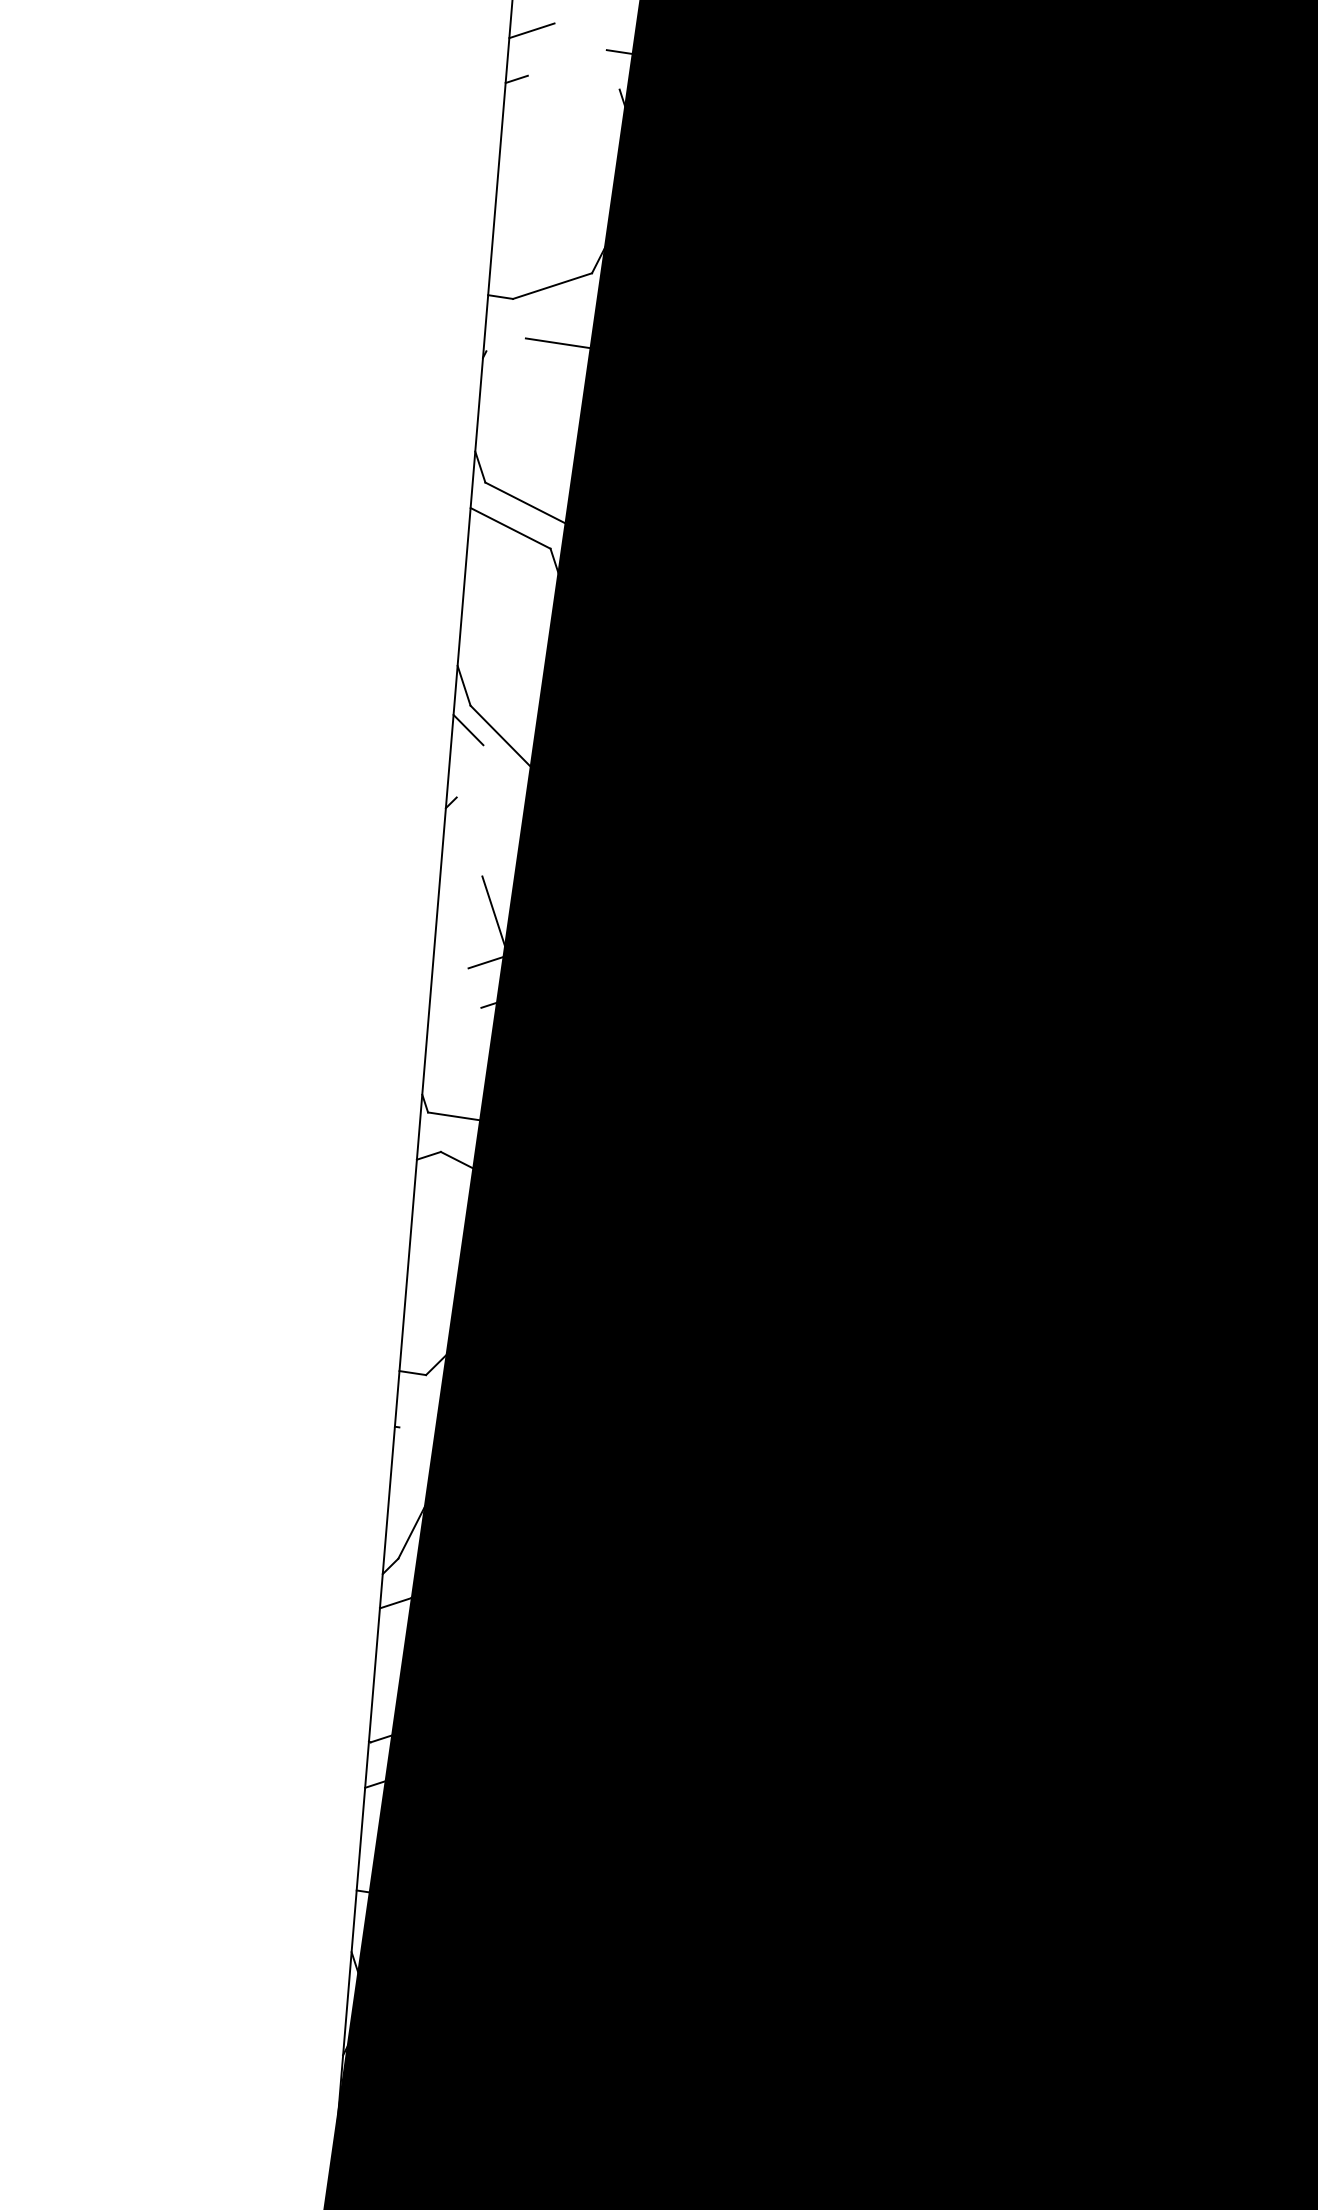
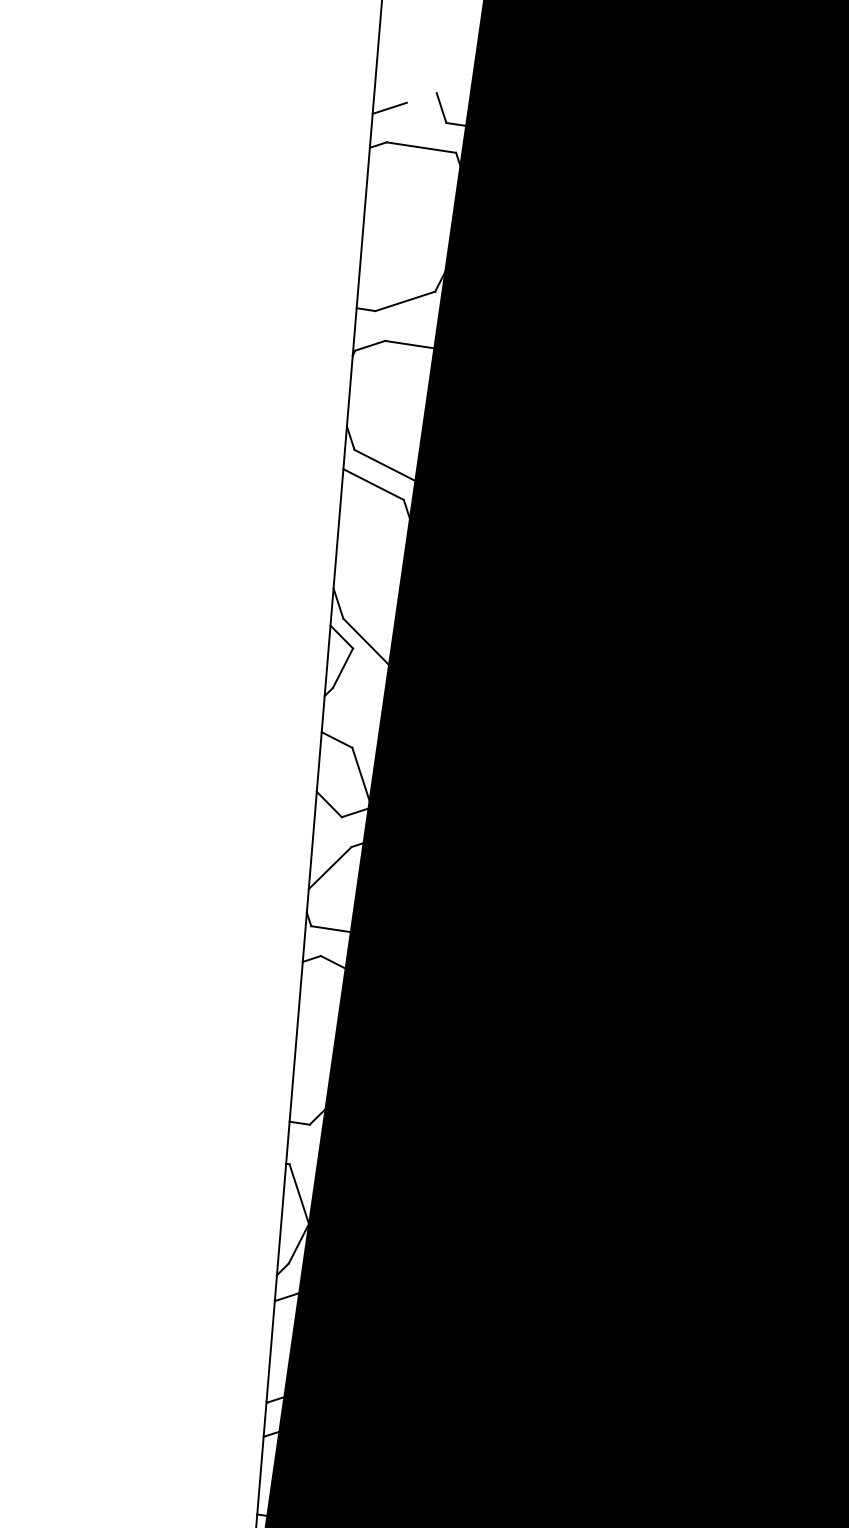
line: (600, 30) -> (441, 108), added
line: (573, 82) -> (421, 147), added
line: (505, 344) -> (369, 345), added
line: (469, 771) -> (342, 668), added
line: (461, 865) -> (336, 739), added
line: (451, 951) -> (328, 804), added
line: (452, 1035) -> (329, 867), added
line: (412, 1466) -> (299, 1193), added

